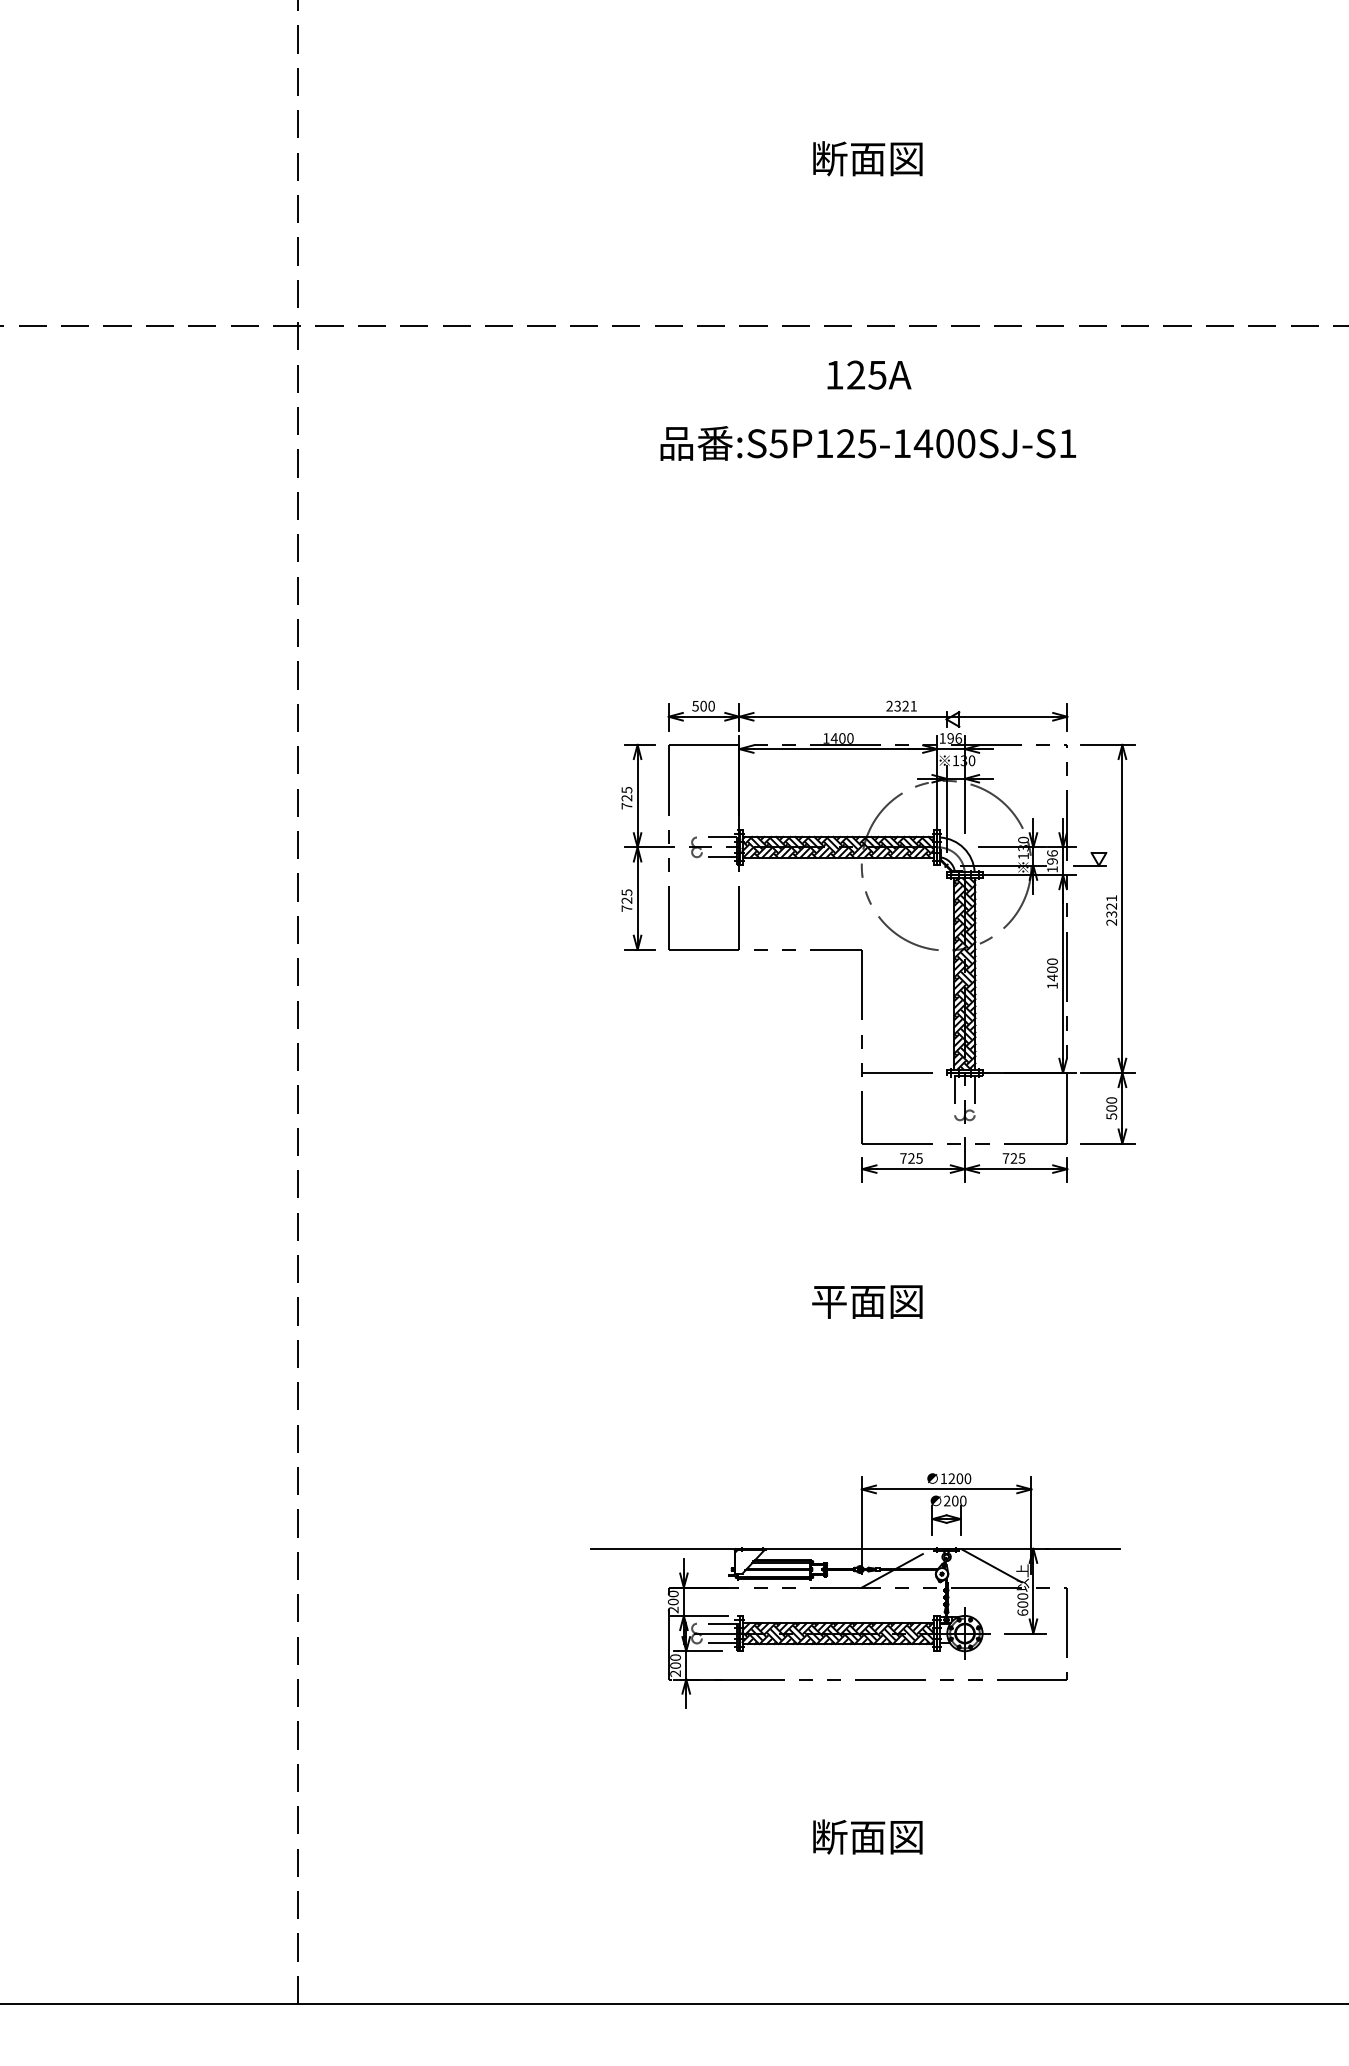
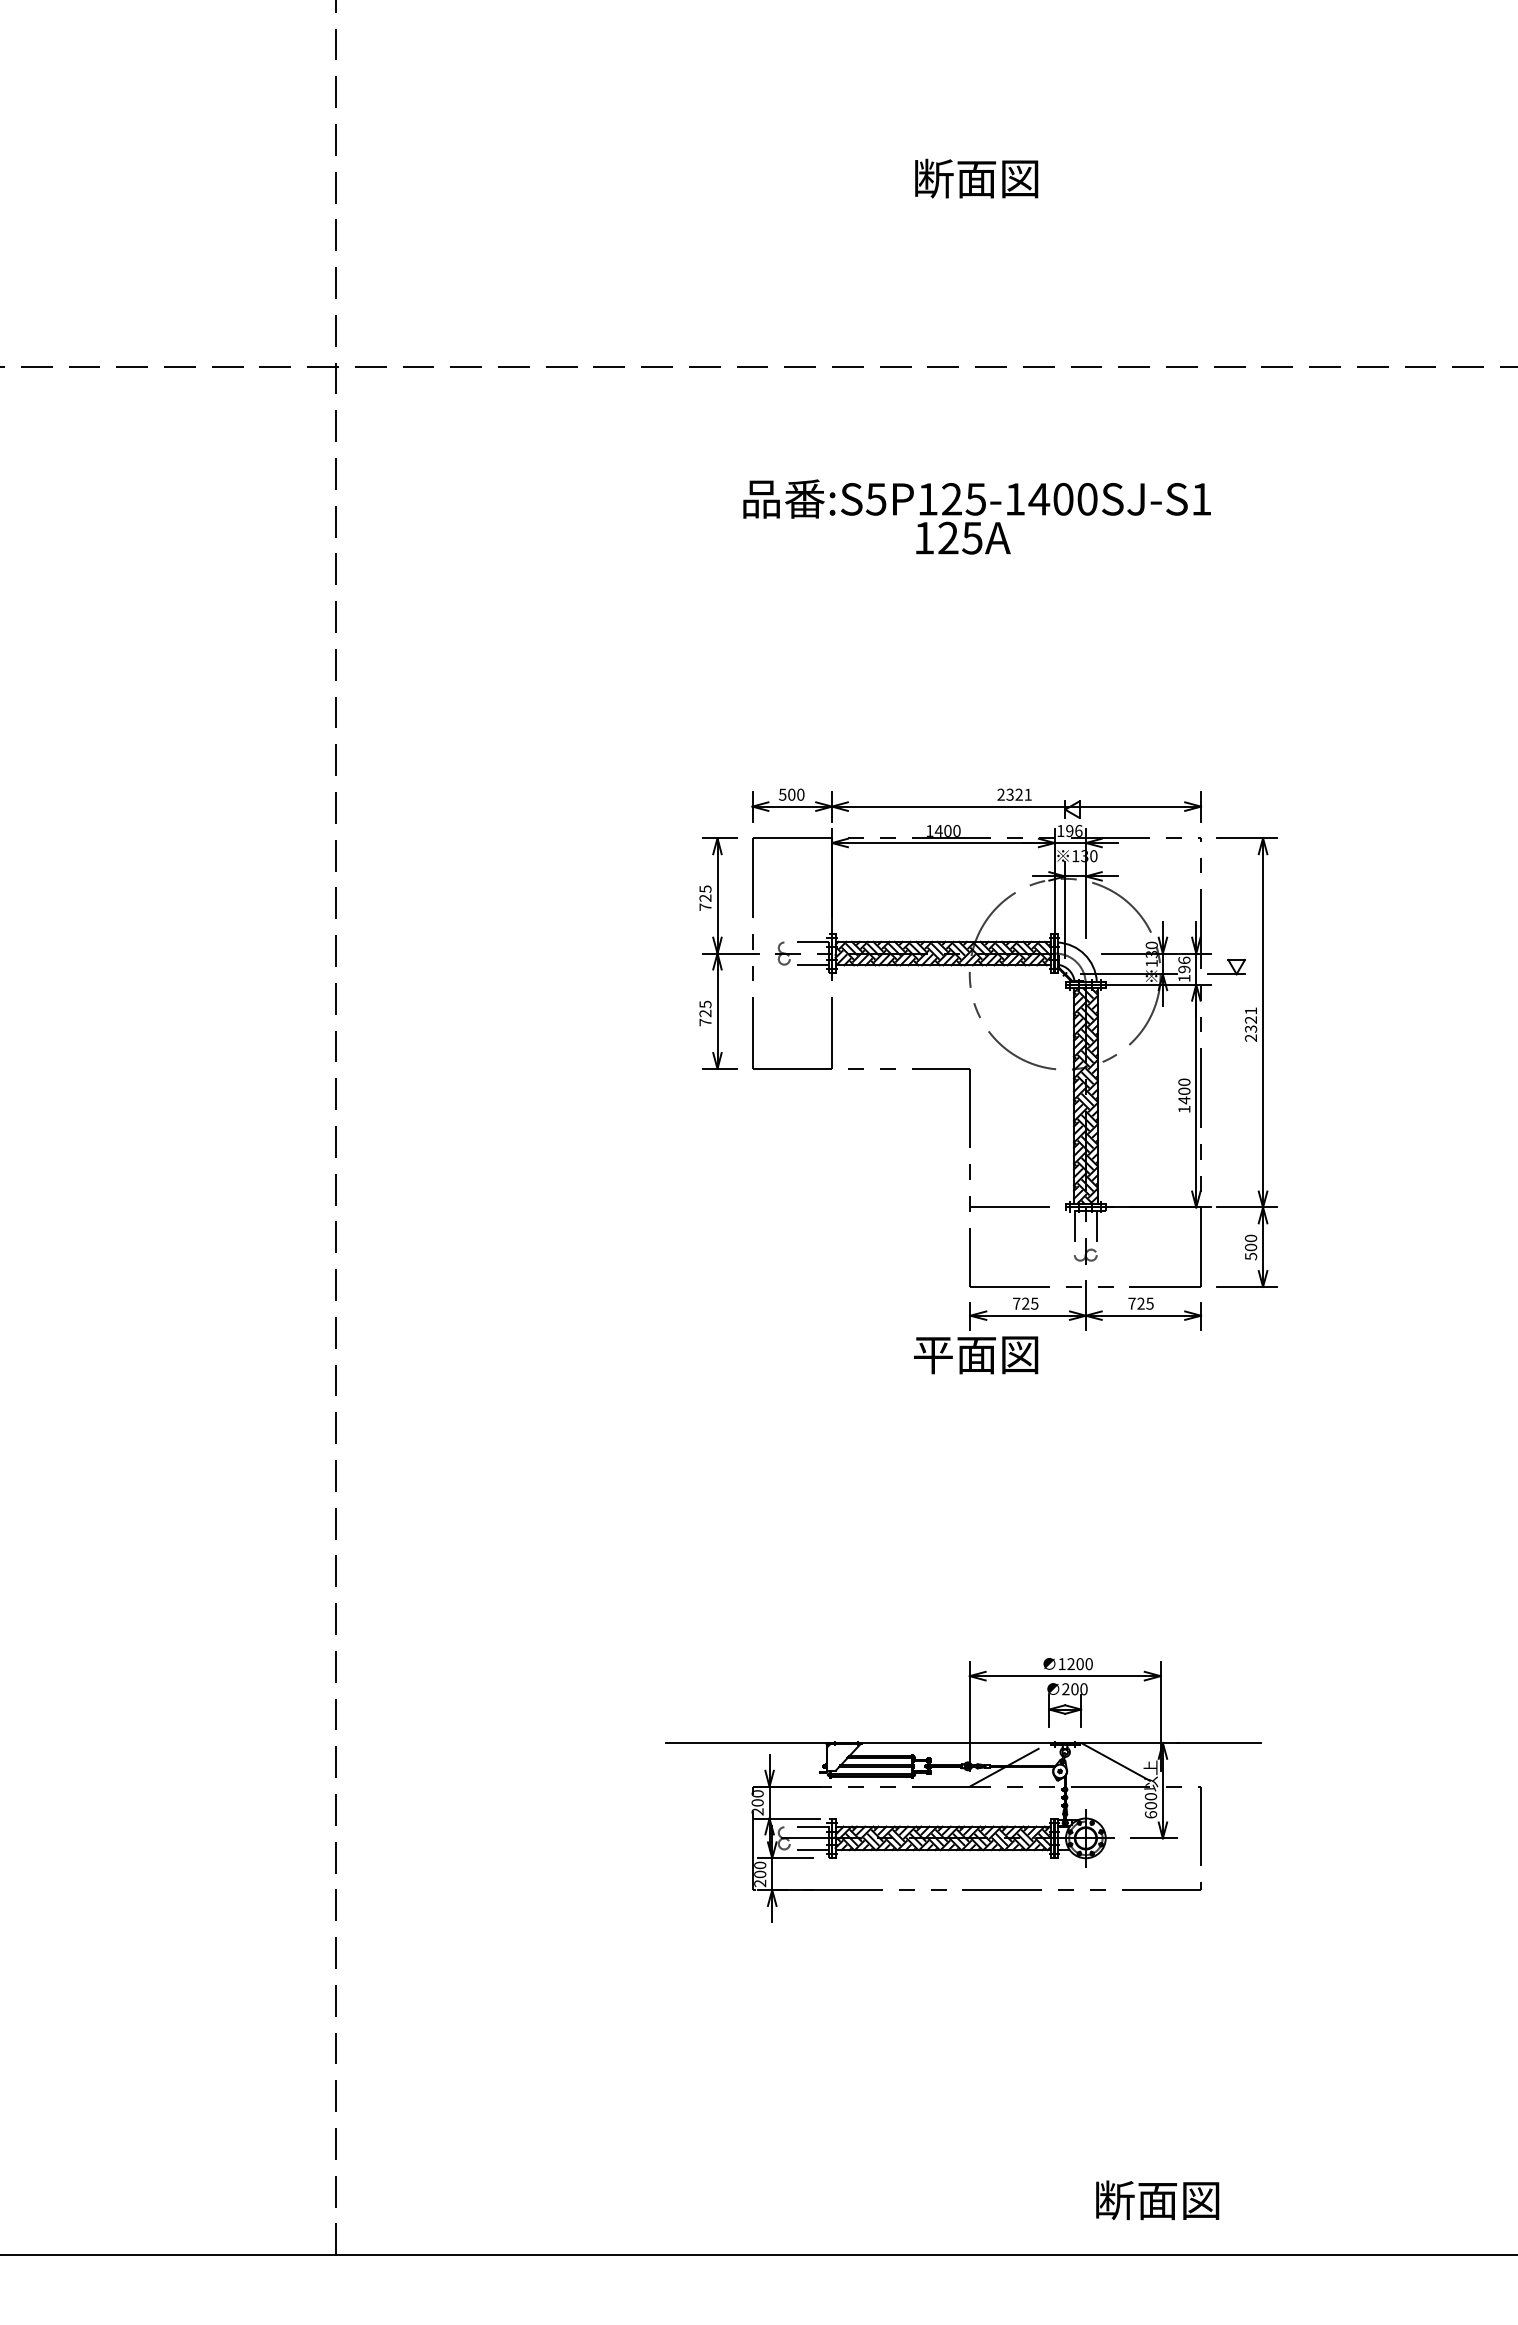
text: (869, 374) -> (963, 537), moved
text: (867, 1302) -> (976, 1355), moved
text: (867, 1837) -> (1157, 2200), moved

